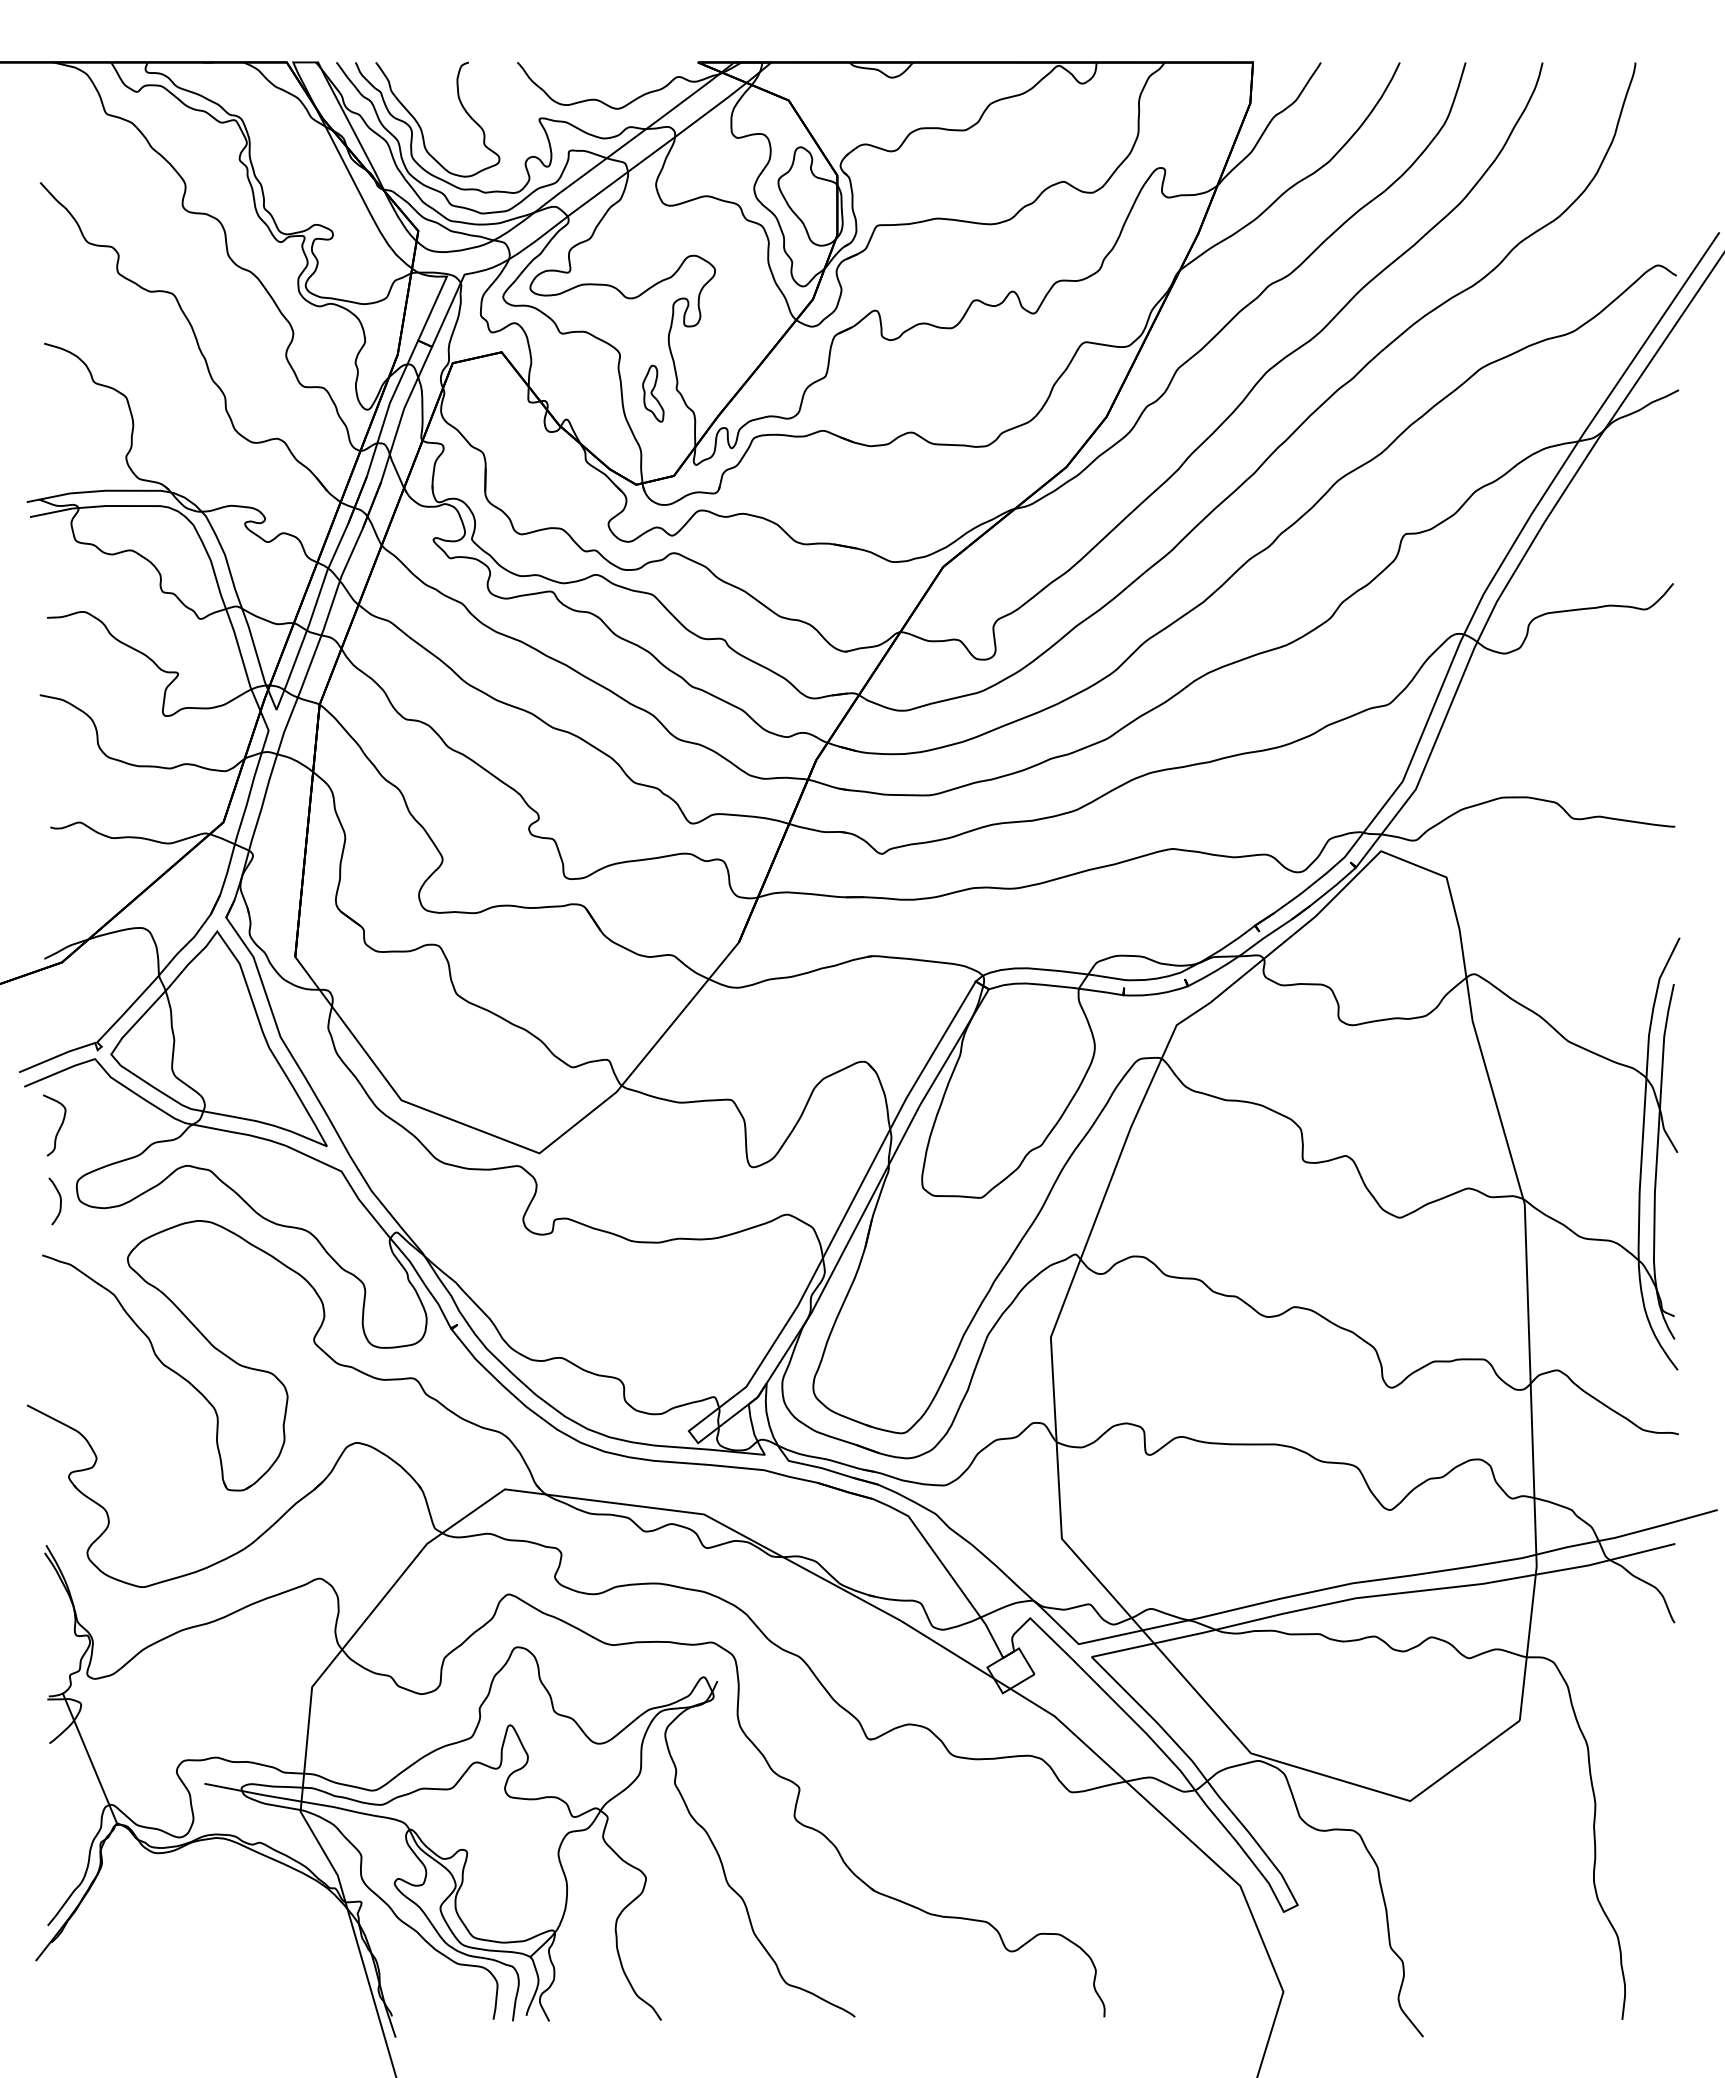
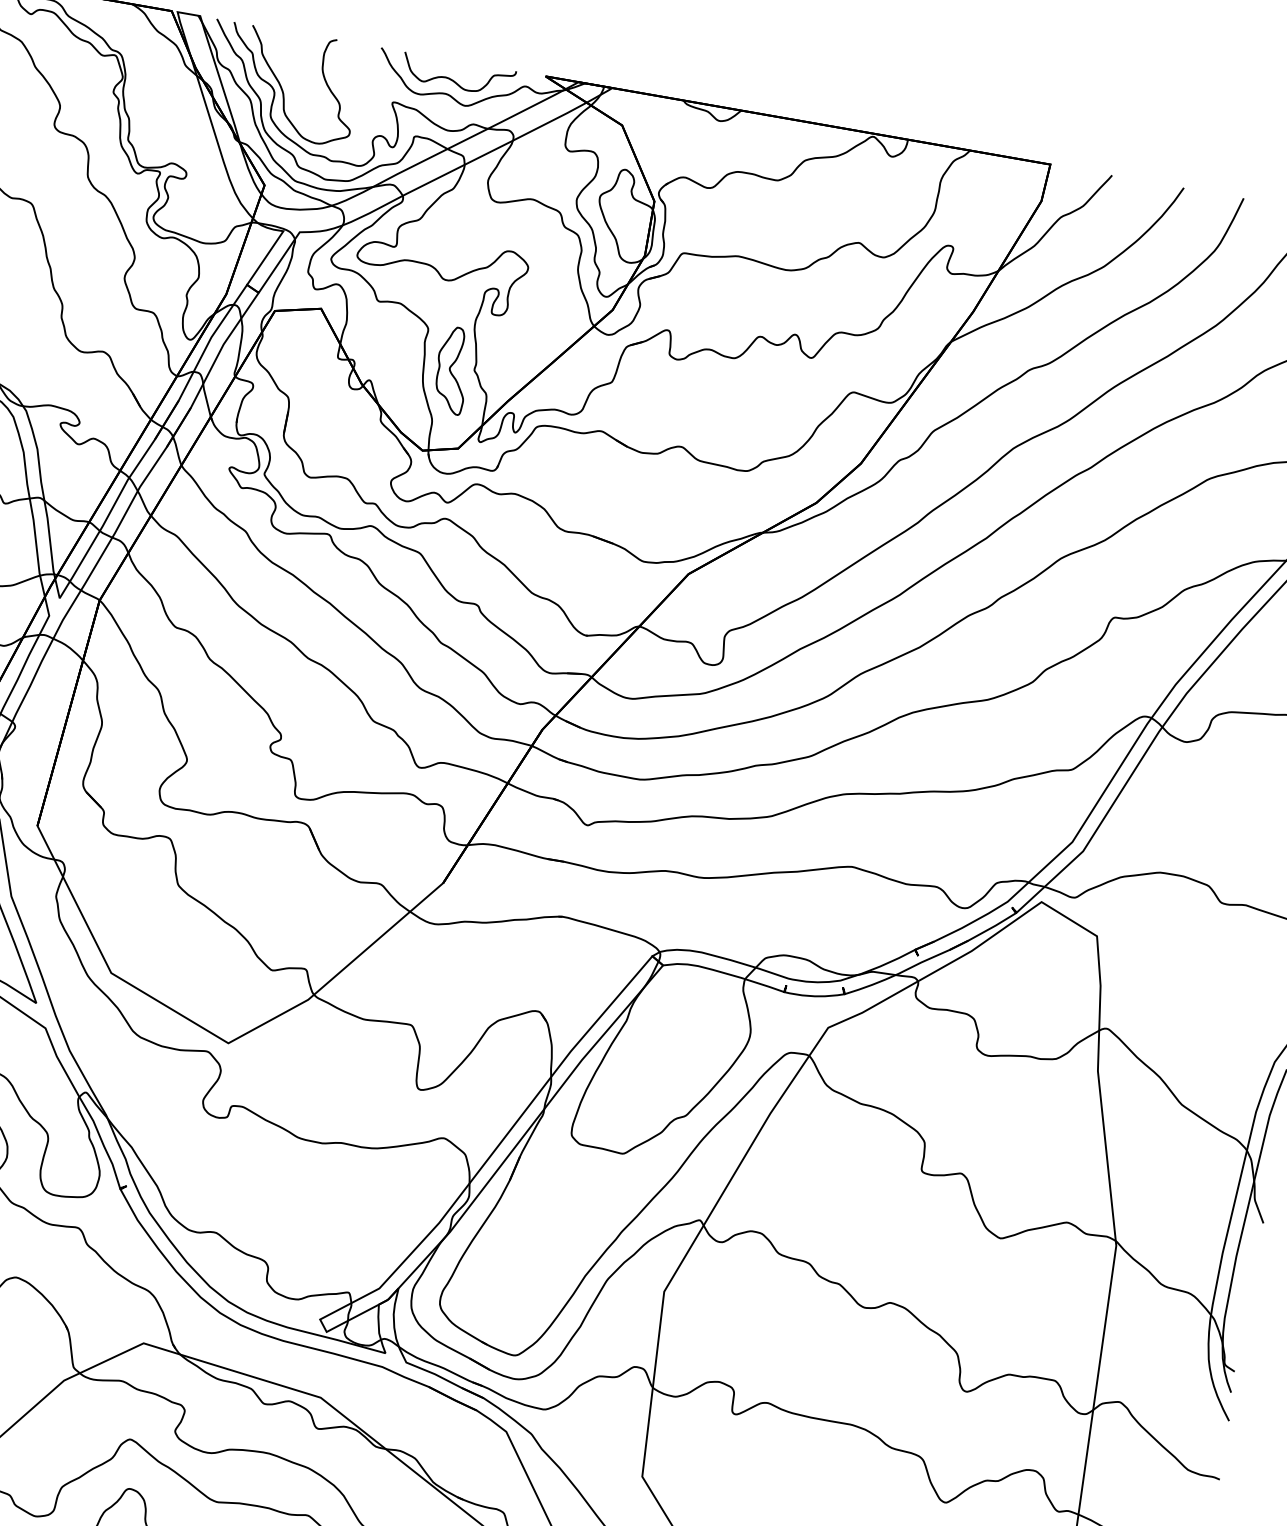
curve: (600, 83) -> (453, 80), added
part: (653, 393) -> (452, 370), size x1.67

